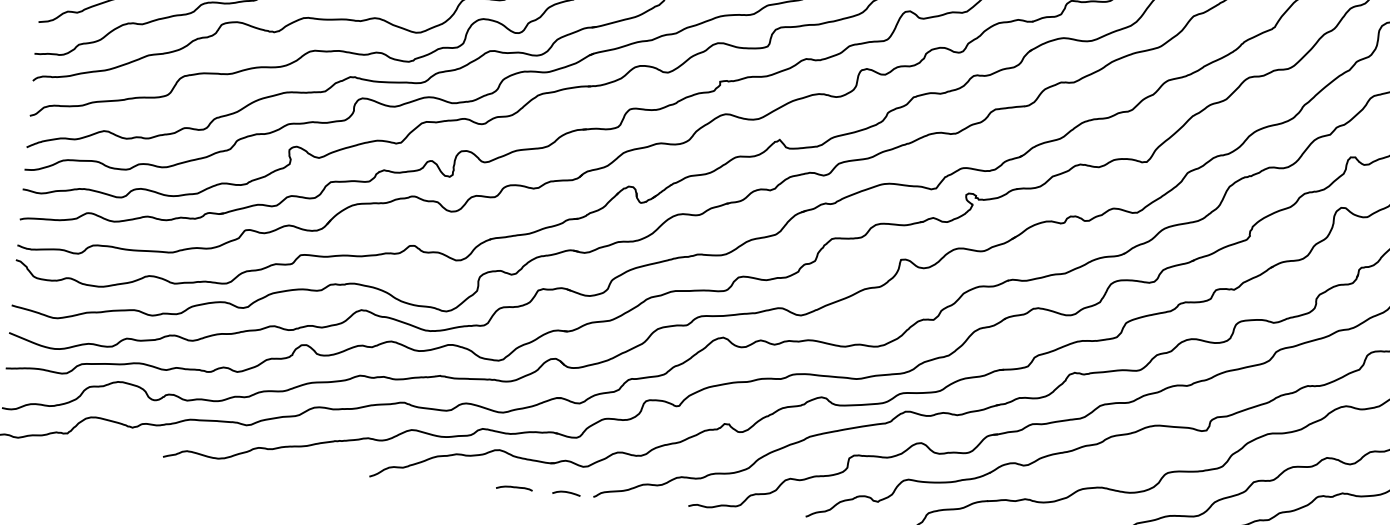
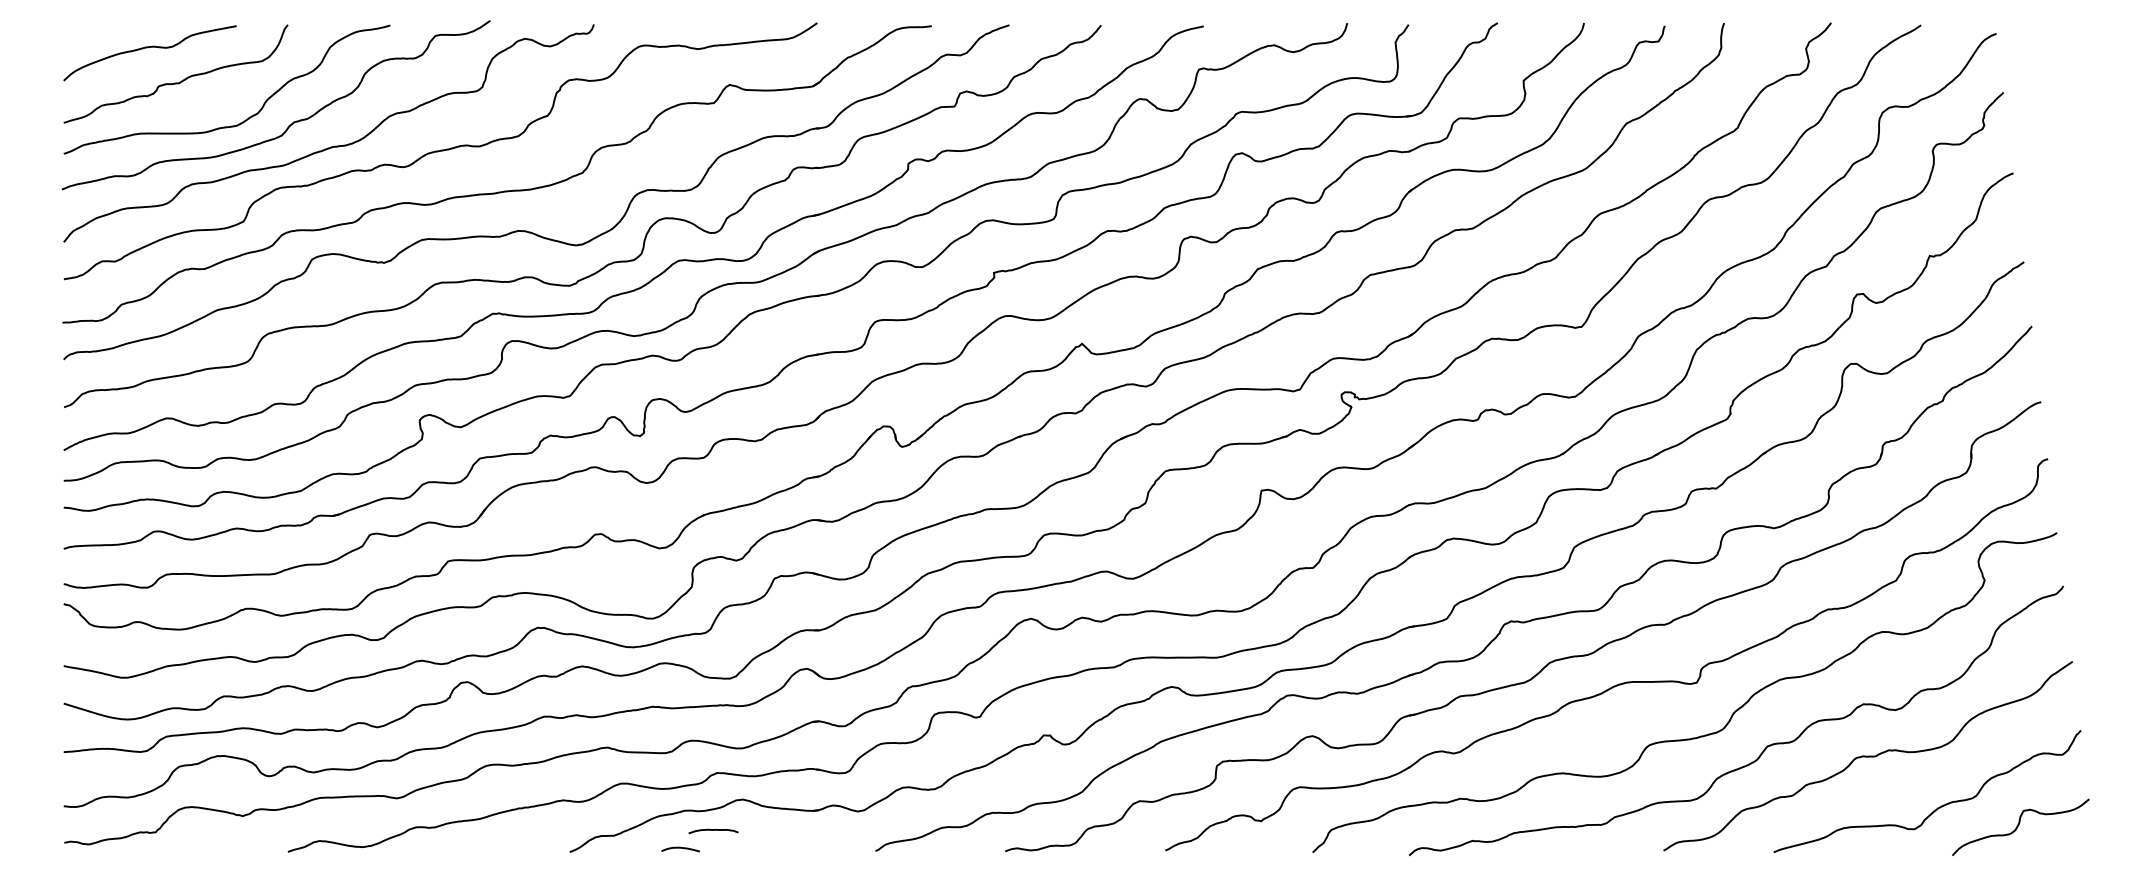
curve: (514, 487) -> (713, 830), moved
curve: (566, 492) -> (680, 848), moved

